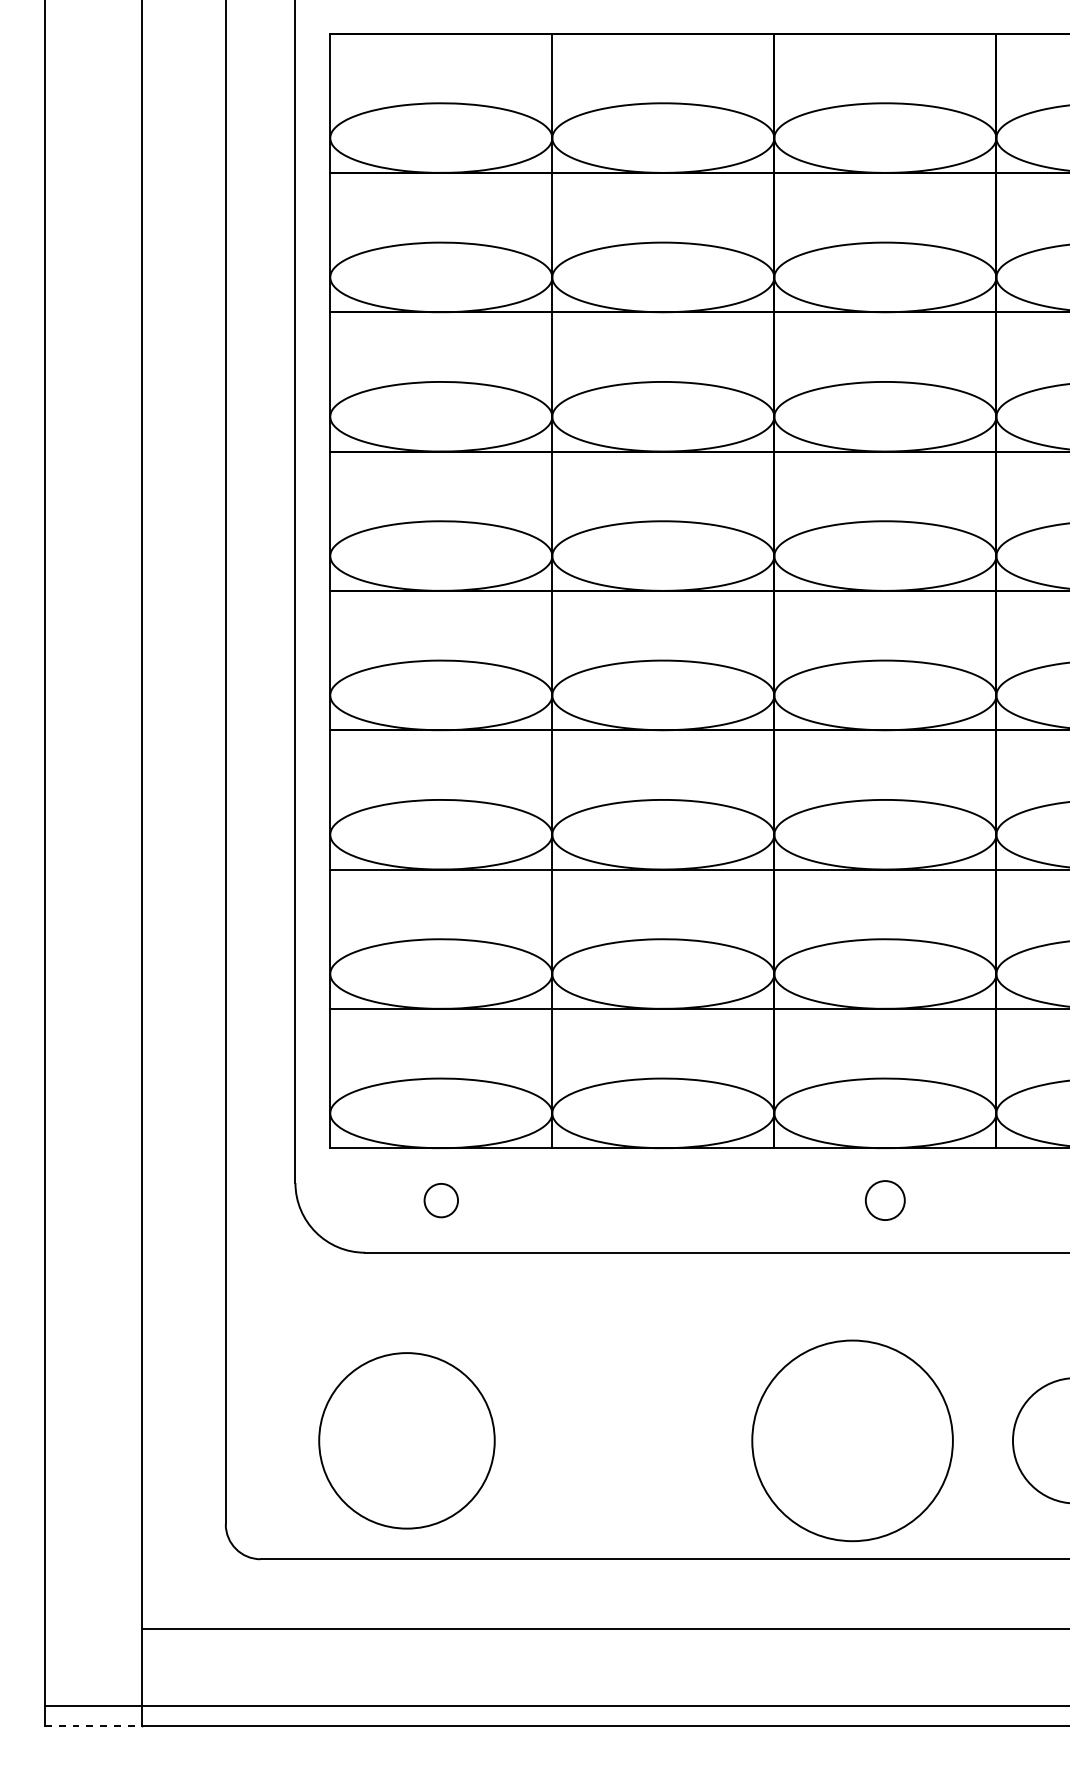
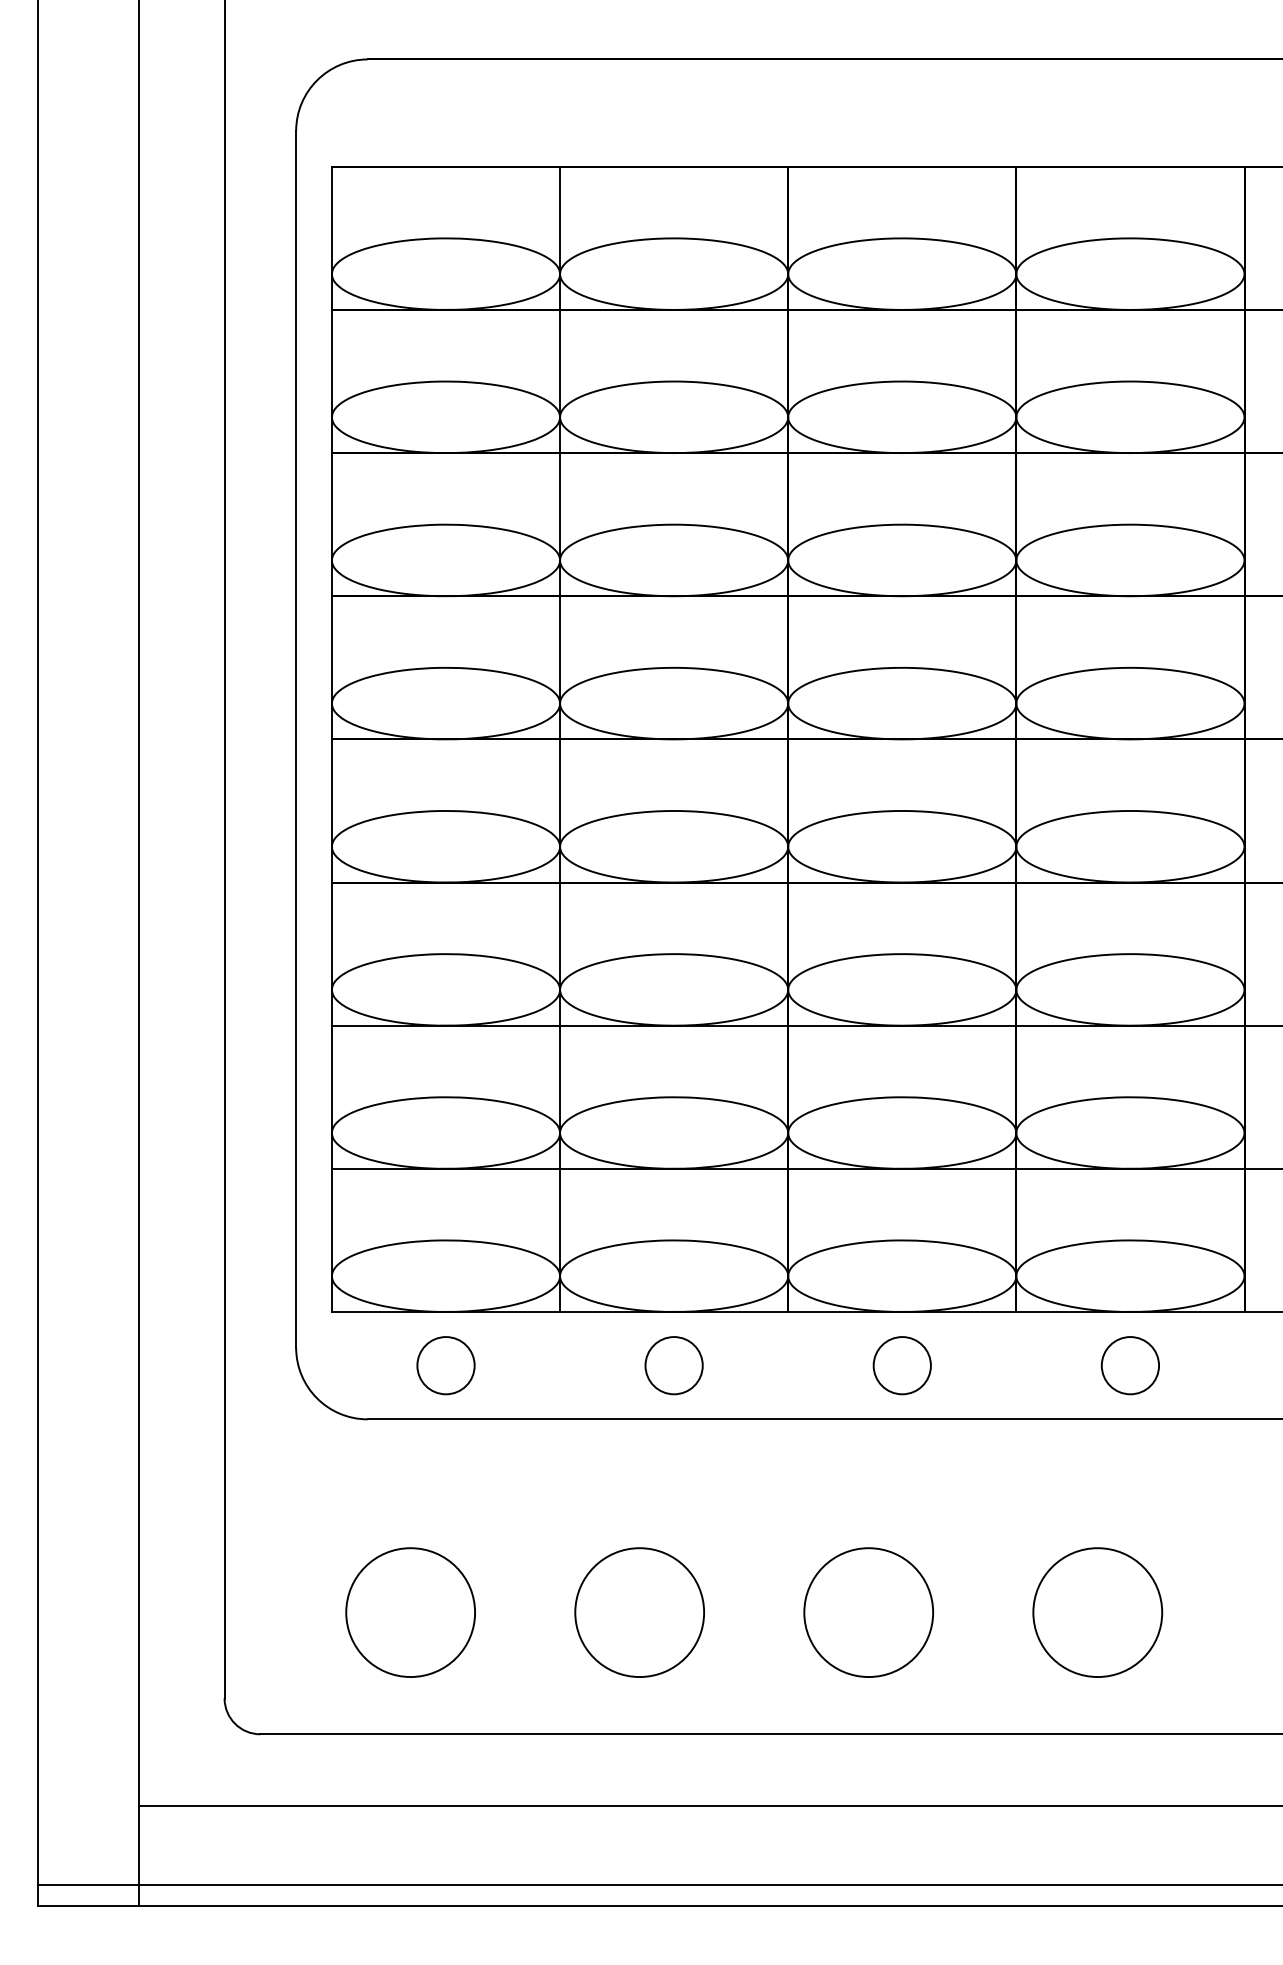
circle: (440, 1200) -> (445, 1365), size x1.67
circle: (662, 1200) -> (673, 1365), added
circle: (884, 1200) -> (901, 1365), size x1.43
circle: (406, 1440) -> (410, 1612), size x0.71
circle: (629, 1440) -> (639, 1612), added
circle: (852, 1440) -> (868, 1612), size x0.62
line: (94, 1726) -> (89, 1906), dashed -> solid

